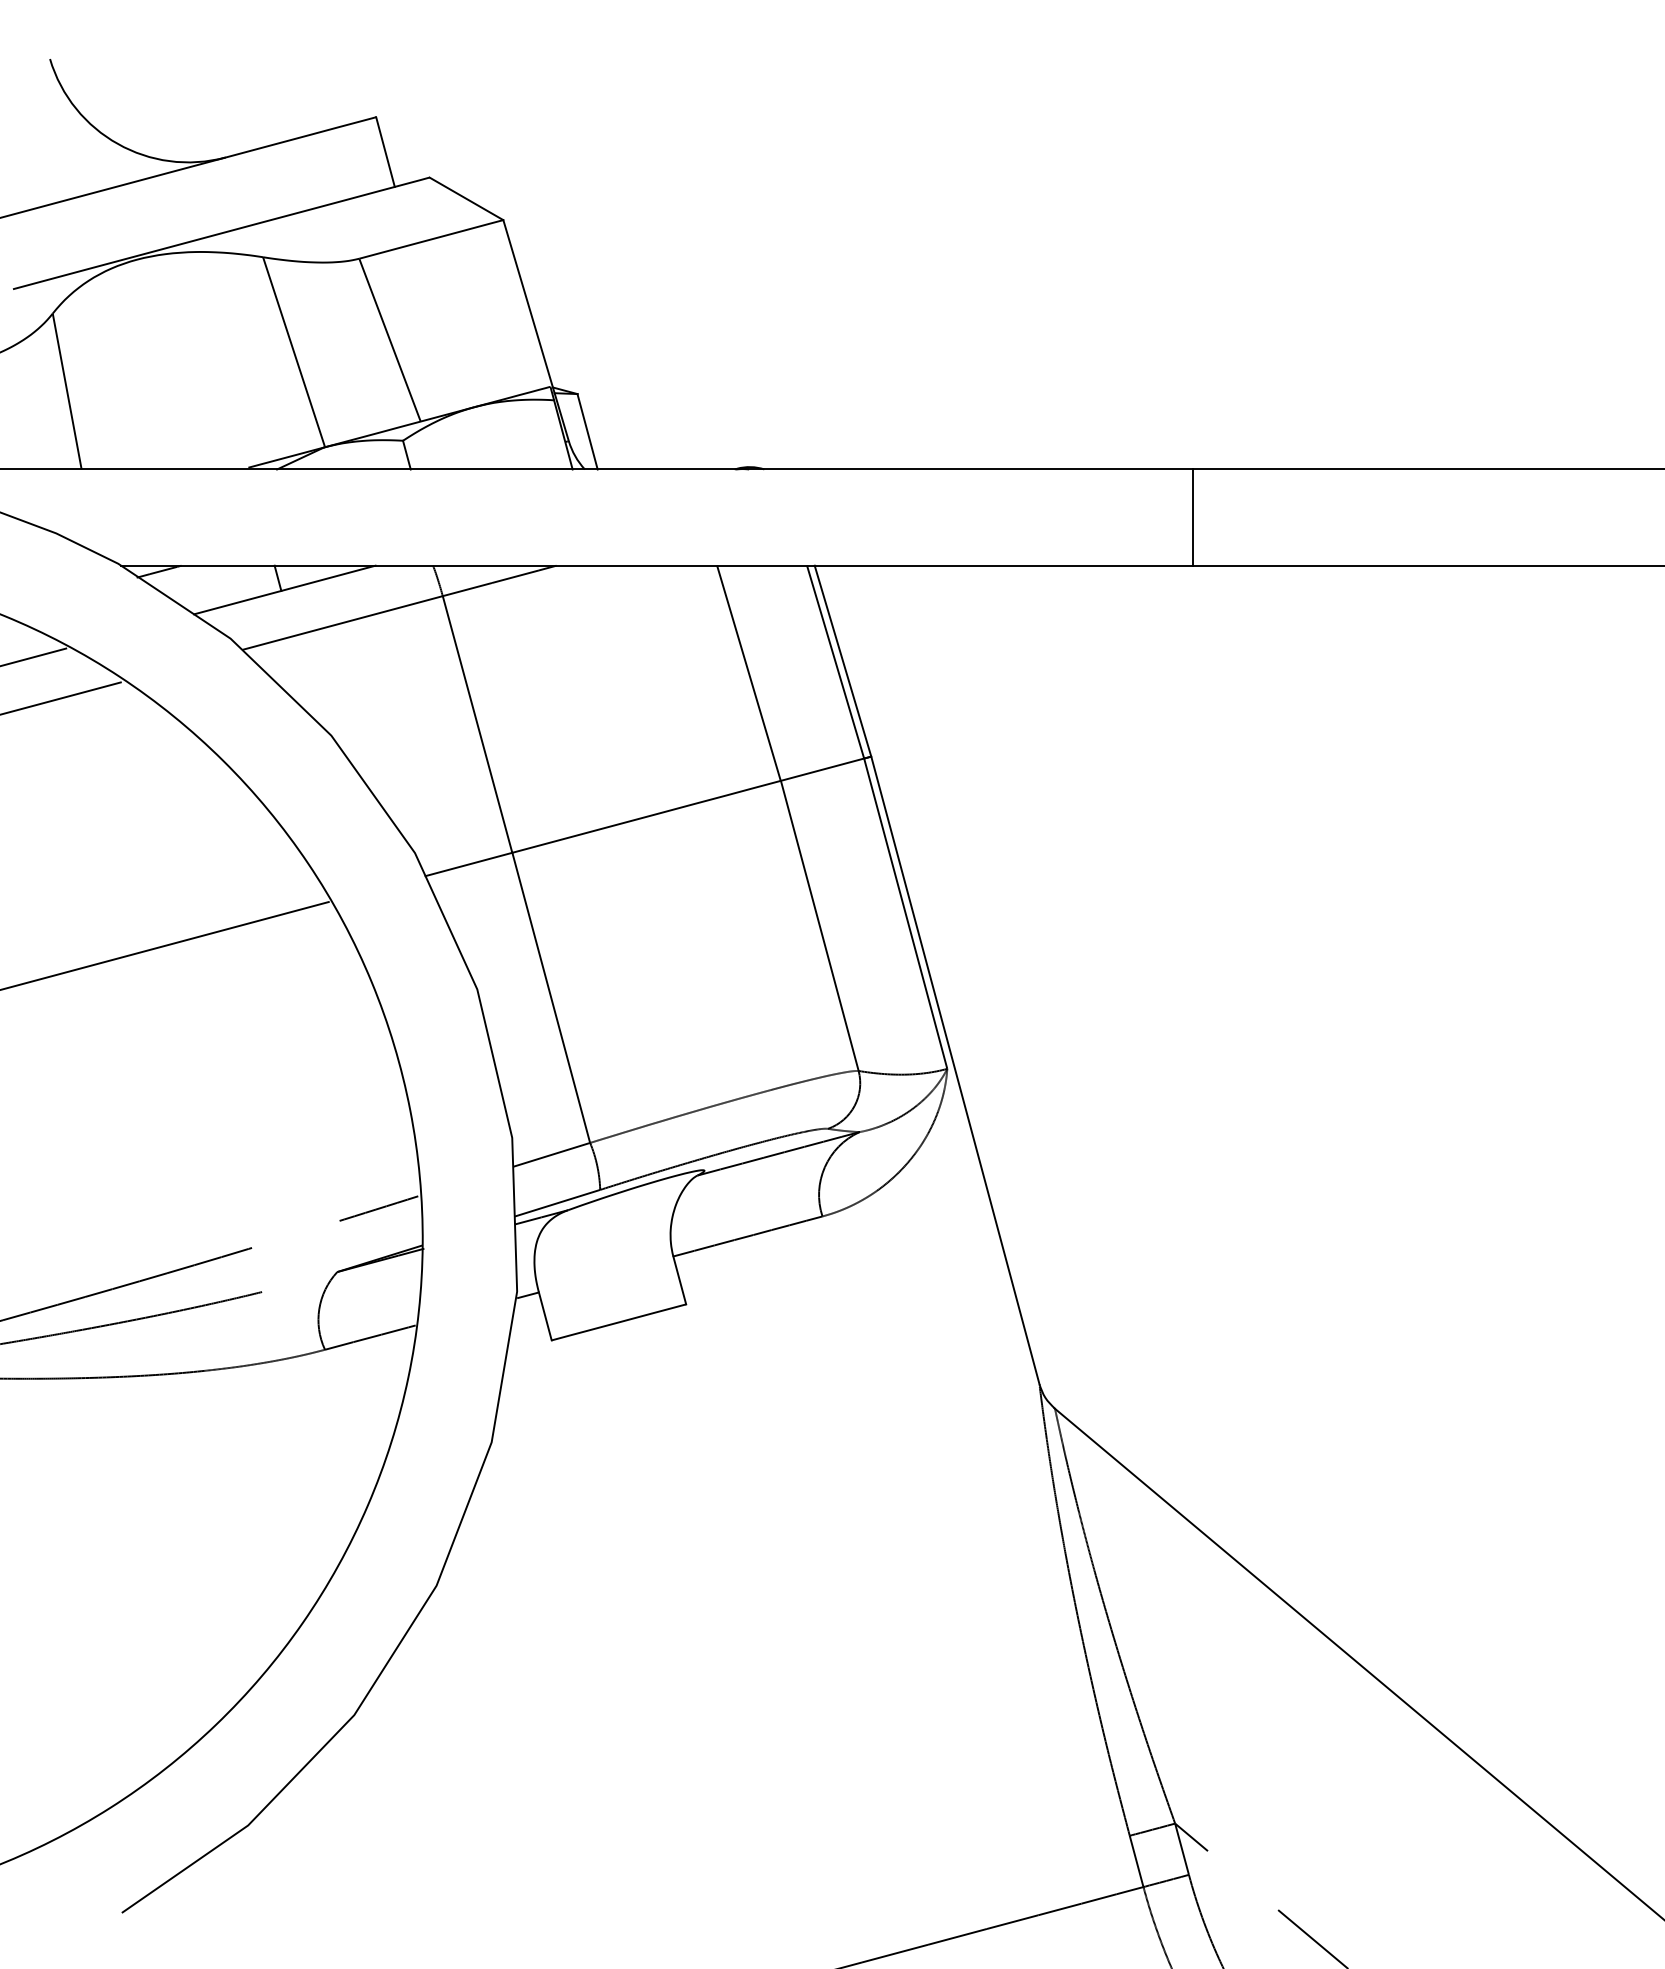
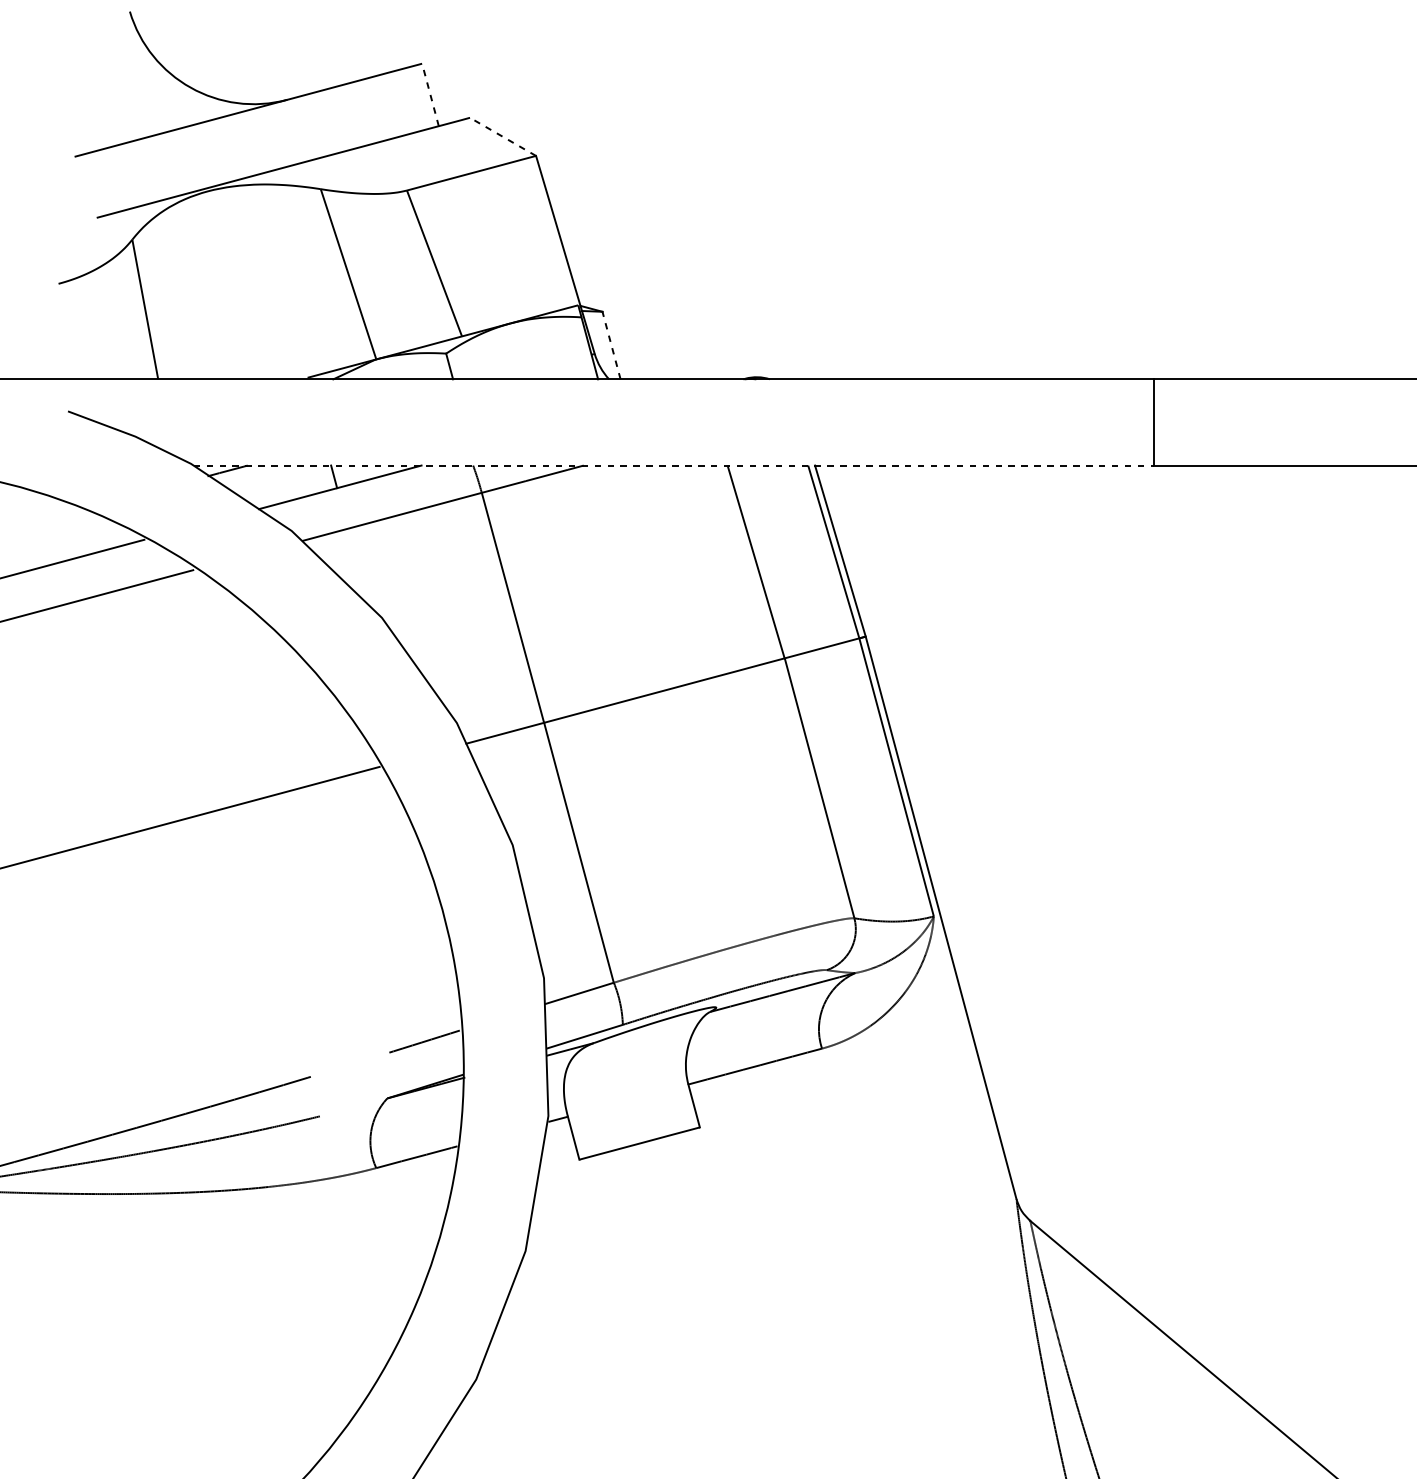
line: (385, 151) -> (430, 94), solid -> dashed
line: (466, 198) -> (503, 136), solid -> dashed
line: (587, 431) -> (611, 345), solid -> dashed
line: (656, 565) -> (673, 465), solid -> dashed

